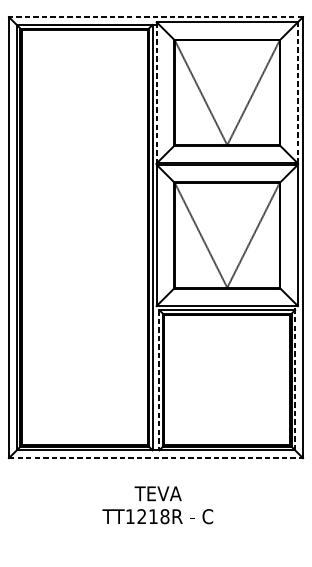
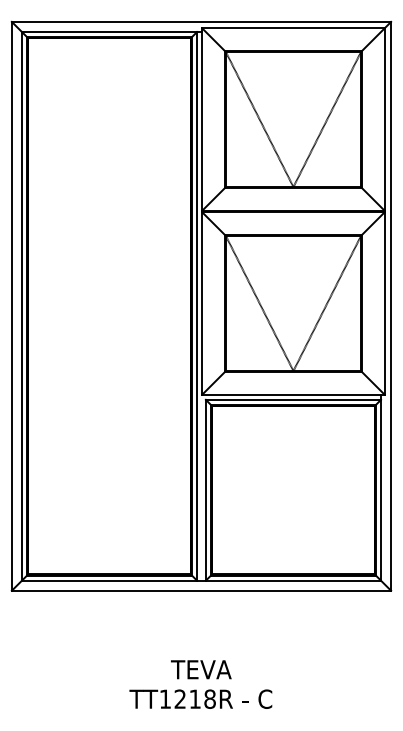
line: (156, 16) -> (201, 21), dashed -> solid
line: (297, 92) -> (384, 119), dashed -> solid
line: (156, 93) -> (202, 120), dashed -> solid
line: (295, 378) -> (381, 487), dashed -> solid
line: (159, 380) -> (205, 490), dashed -> solid
line: (156, 457) -> (201, 590), dashed -> solid
text: (157, 505) -> (200, 684), moved

